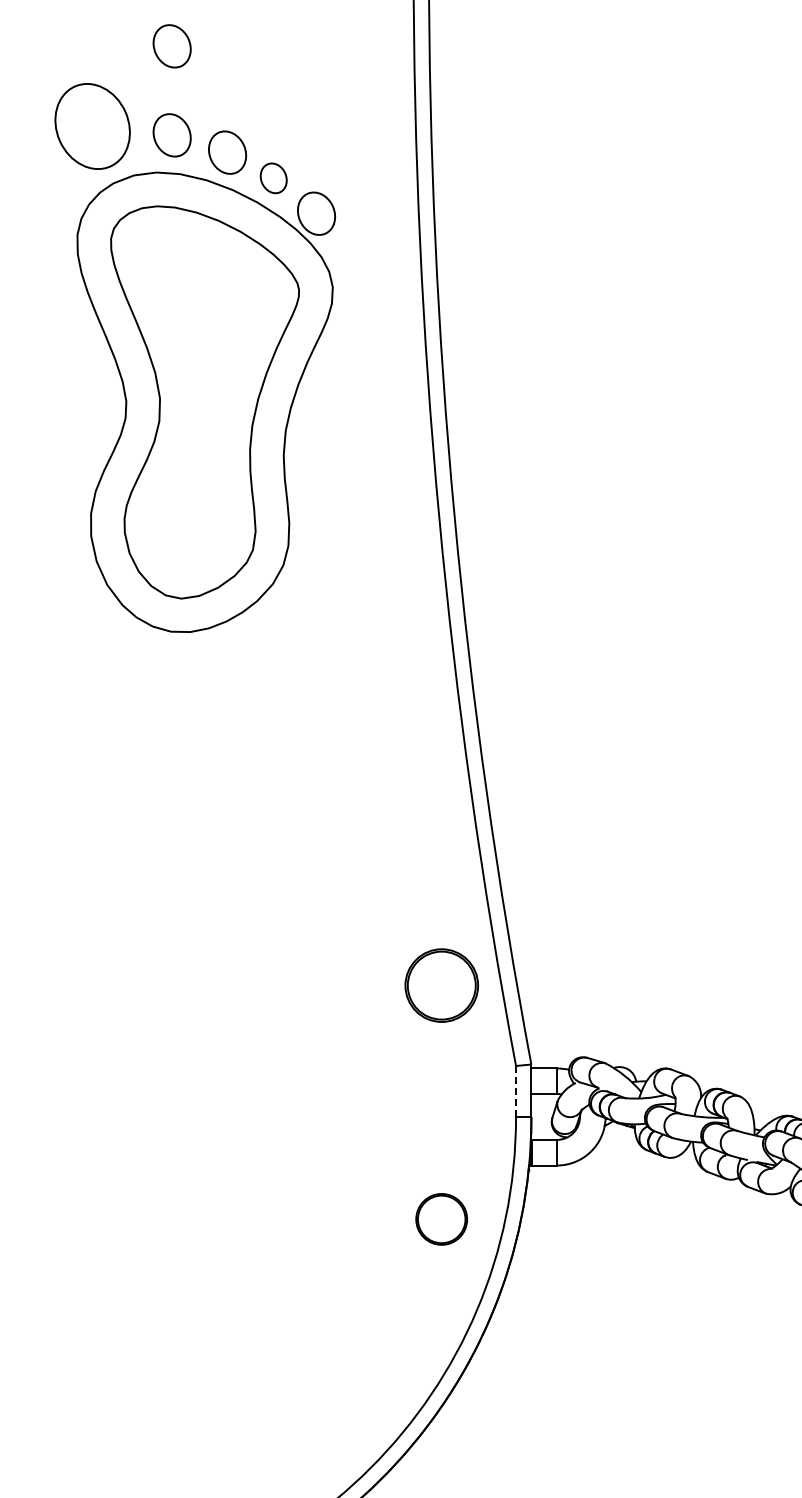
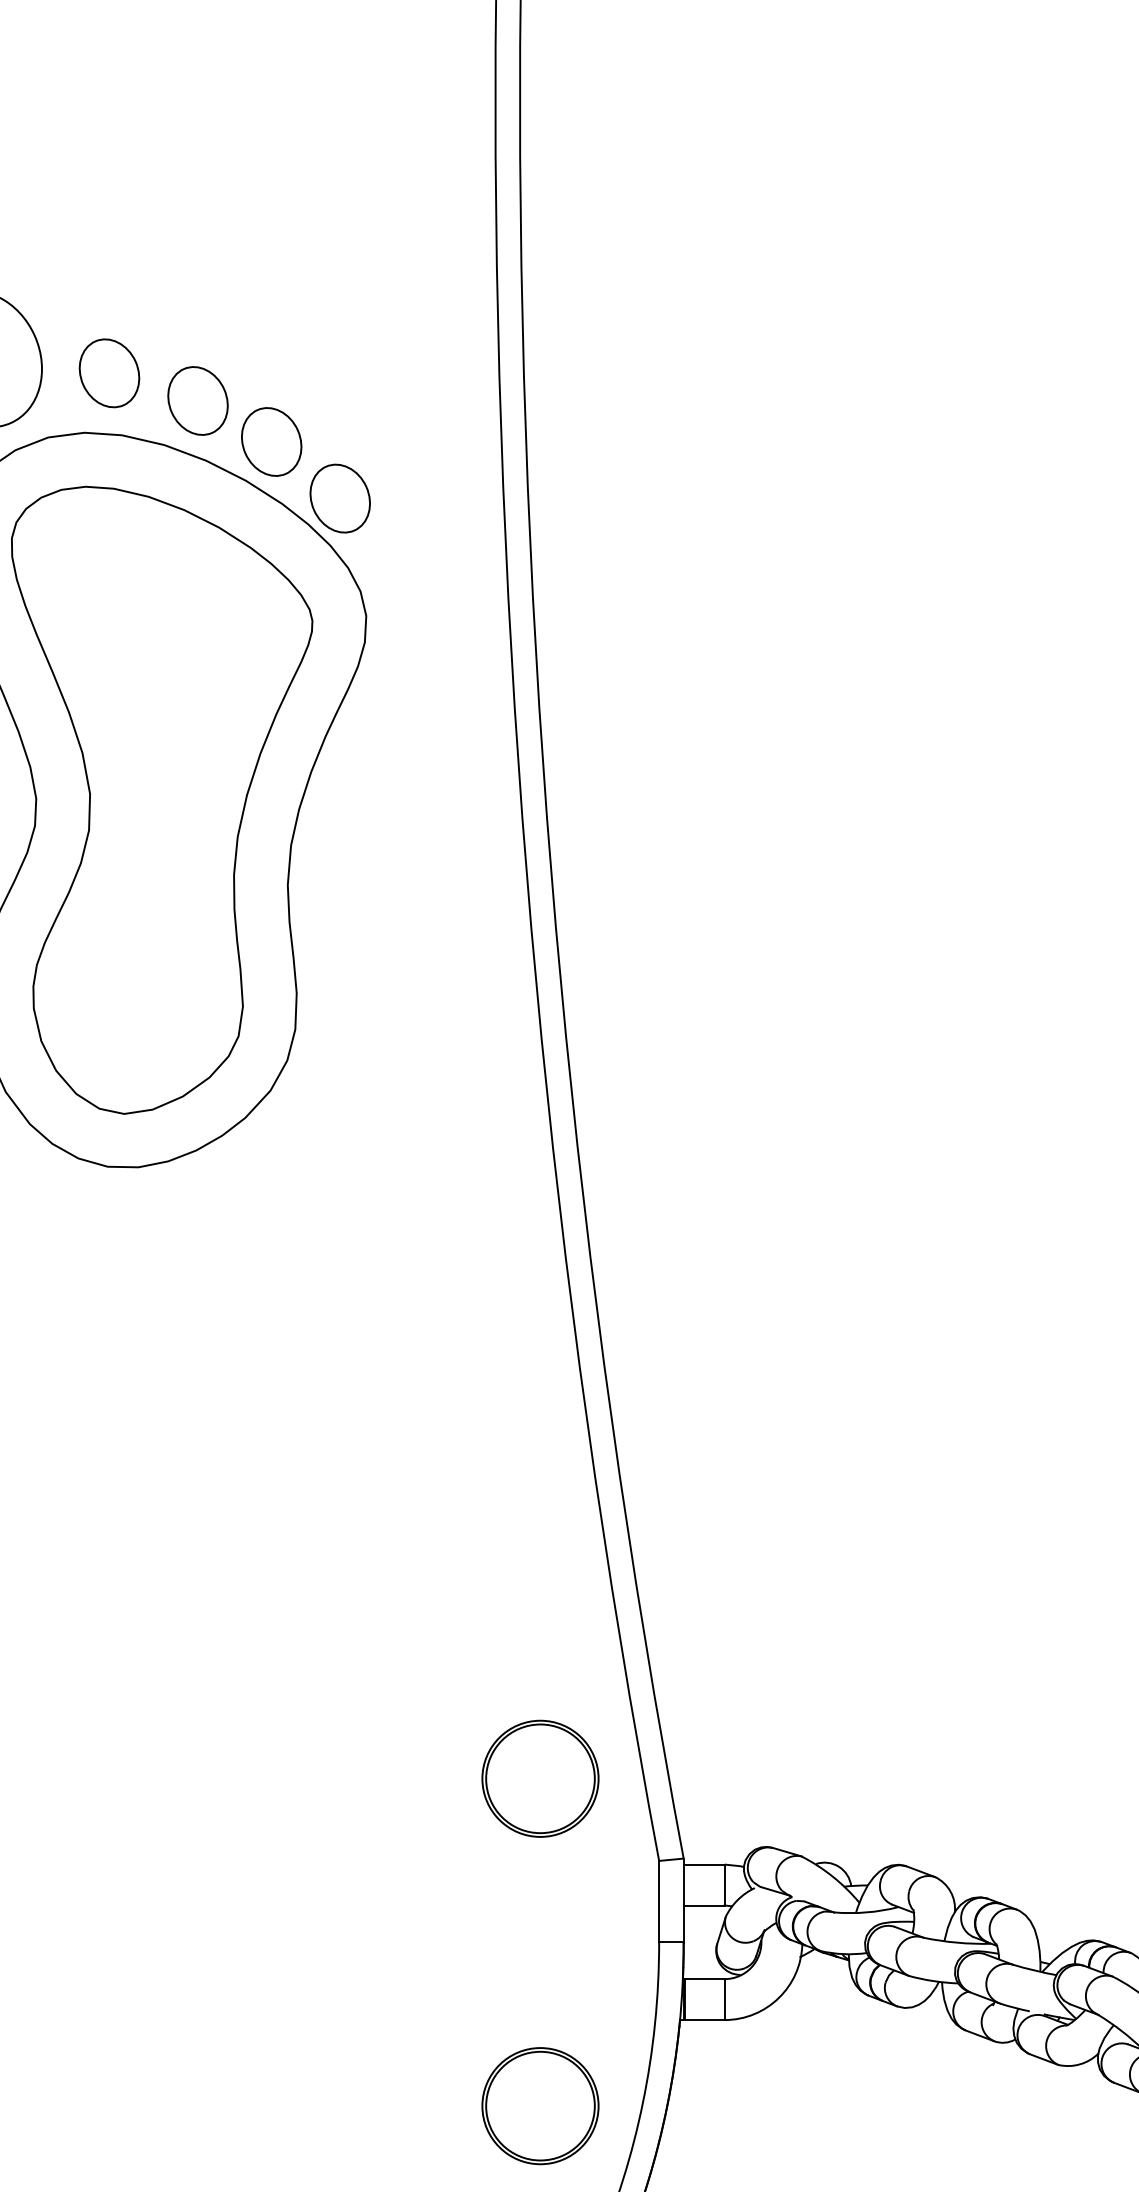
part: (171, 46) -> (108, 231), removed
part: (273, 178) -> (271, 442), size x1.43
part: (441, 985) -> (540, 1778), moved
line: (516, 1091) -> (659, 1901), dashed -> solid
part: (441, 1219) -> (540, 2106), size x1.43

